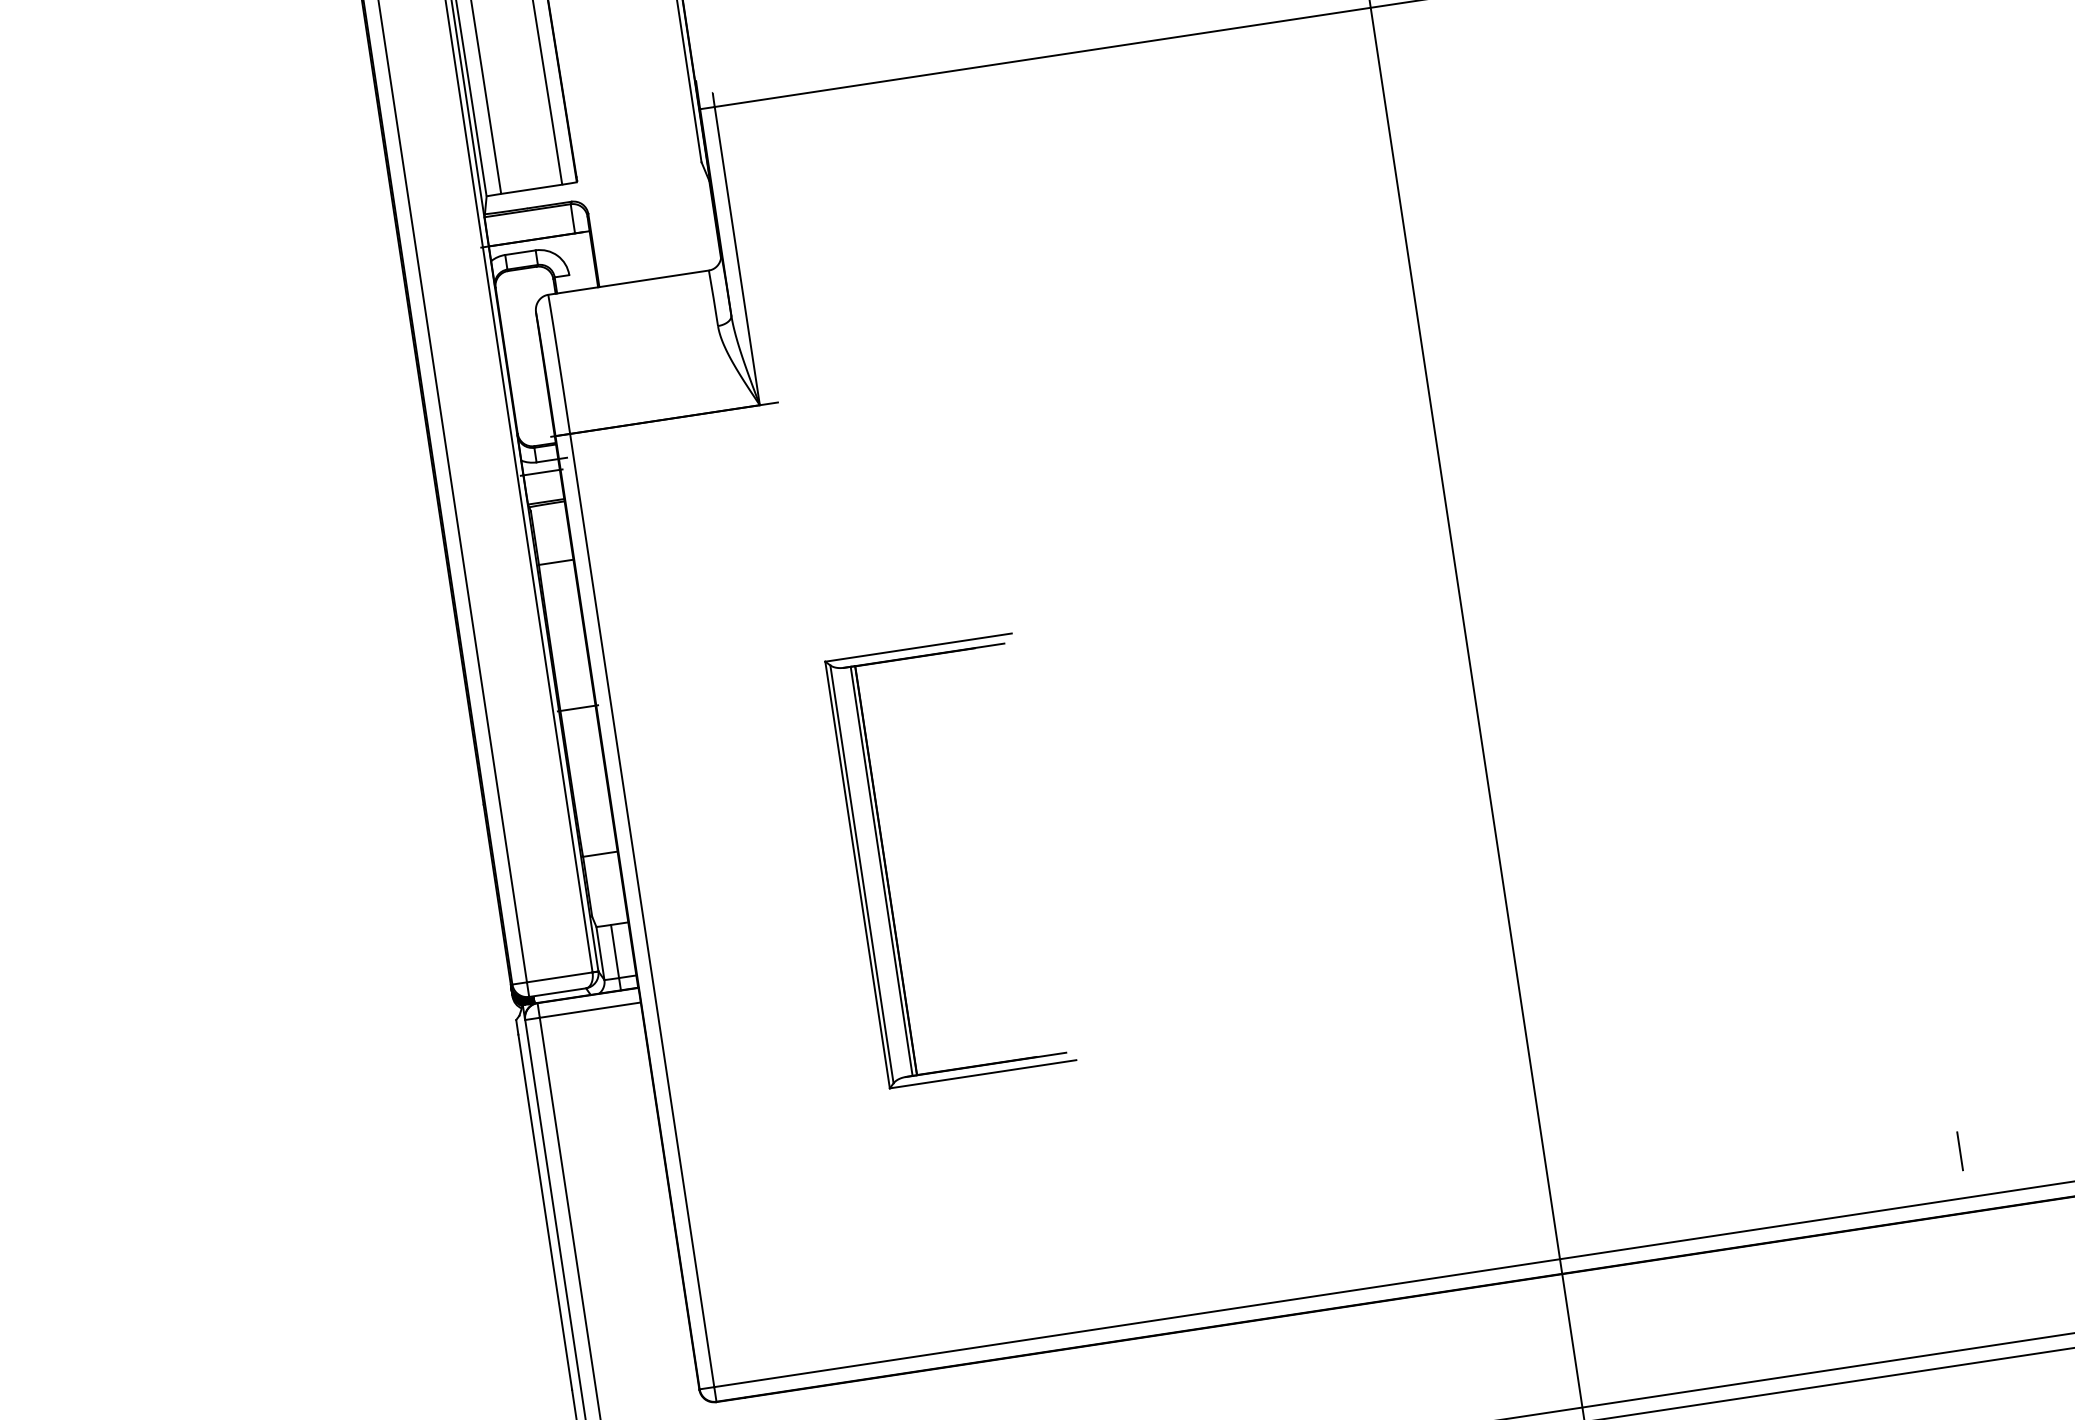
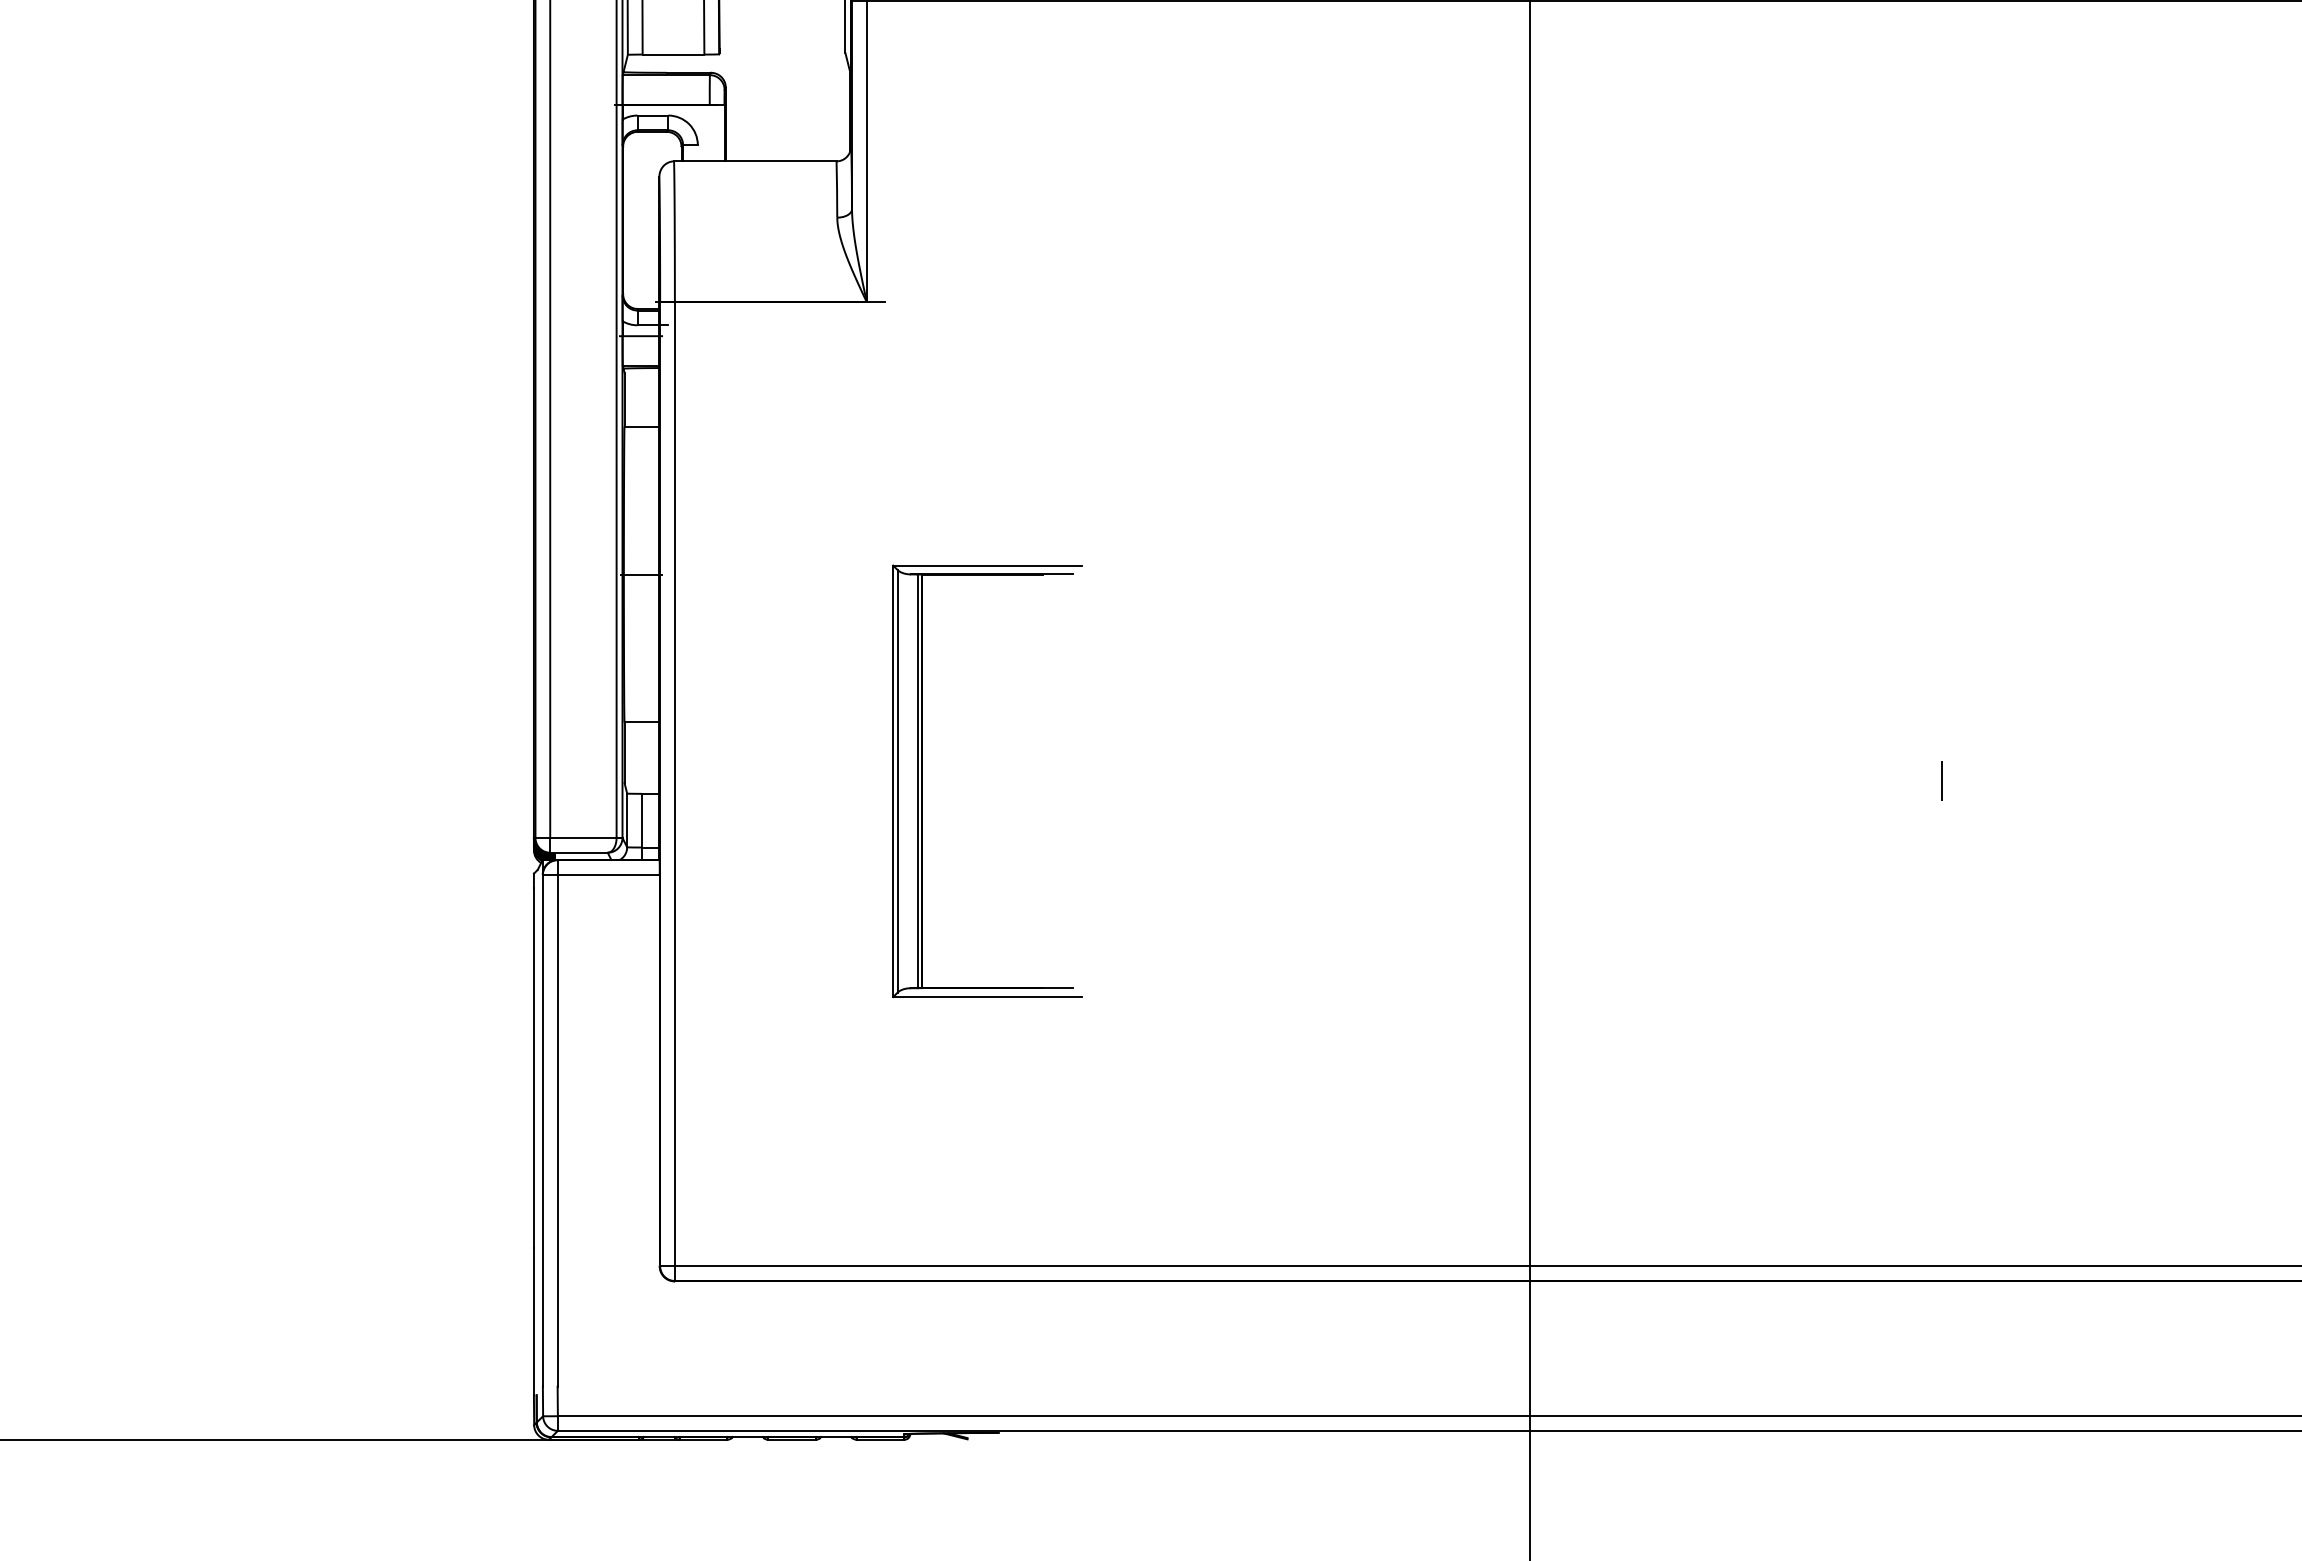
line: (1959, 1150) -> (1941, 780), moved

